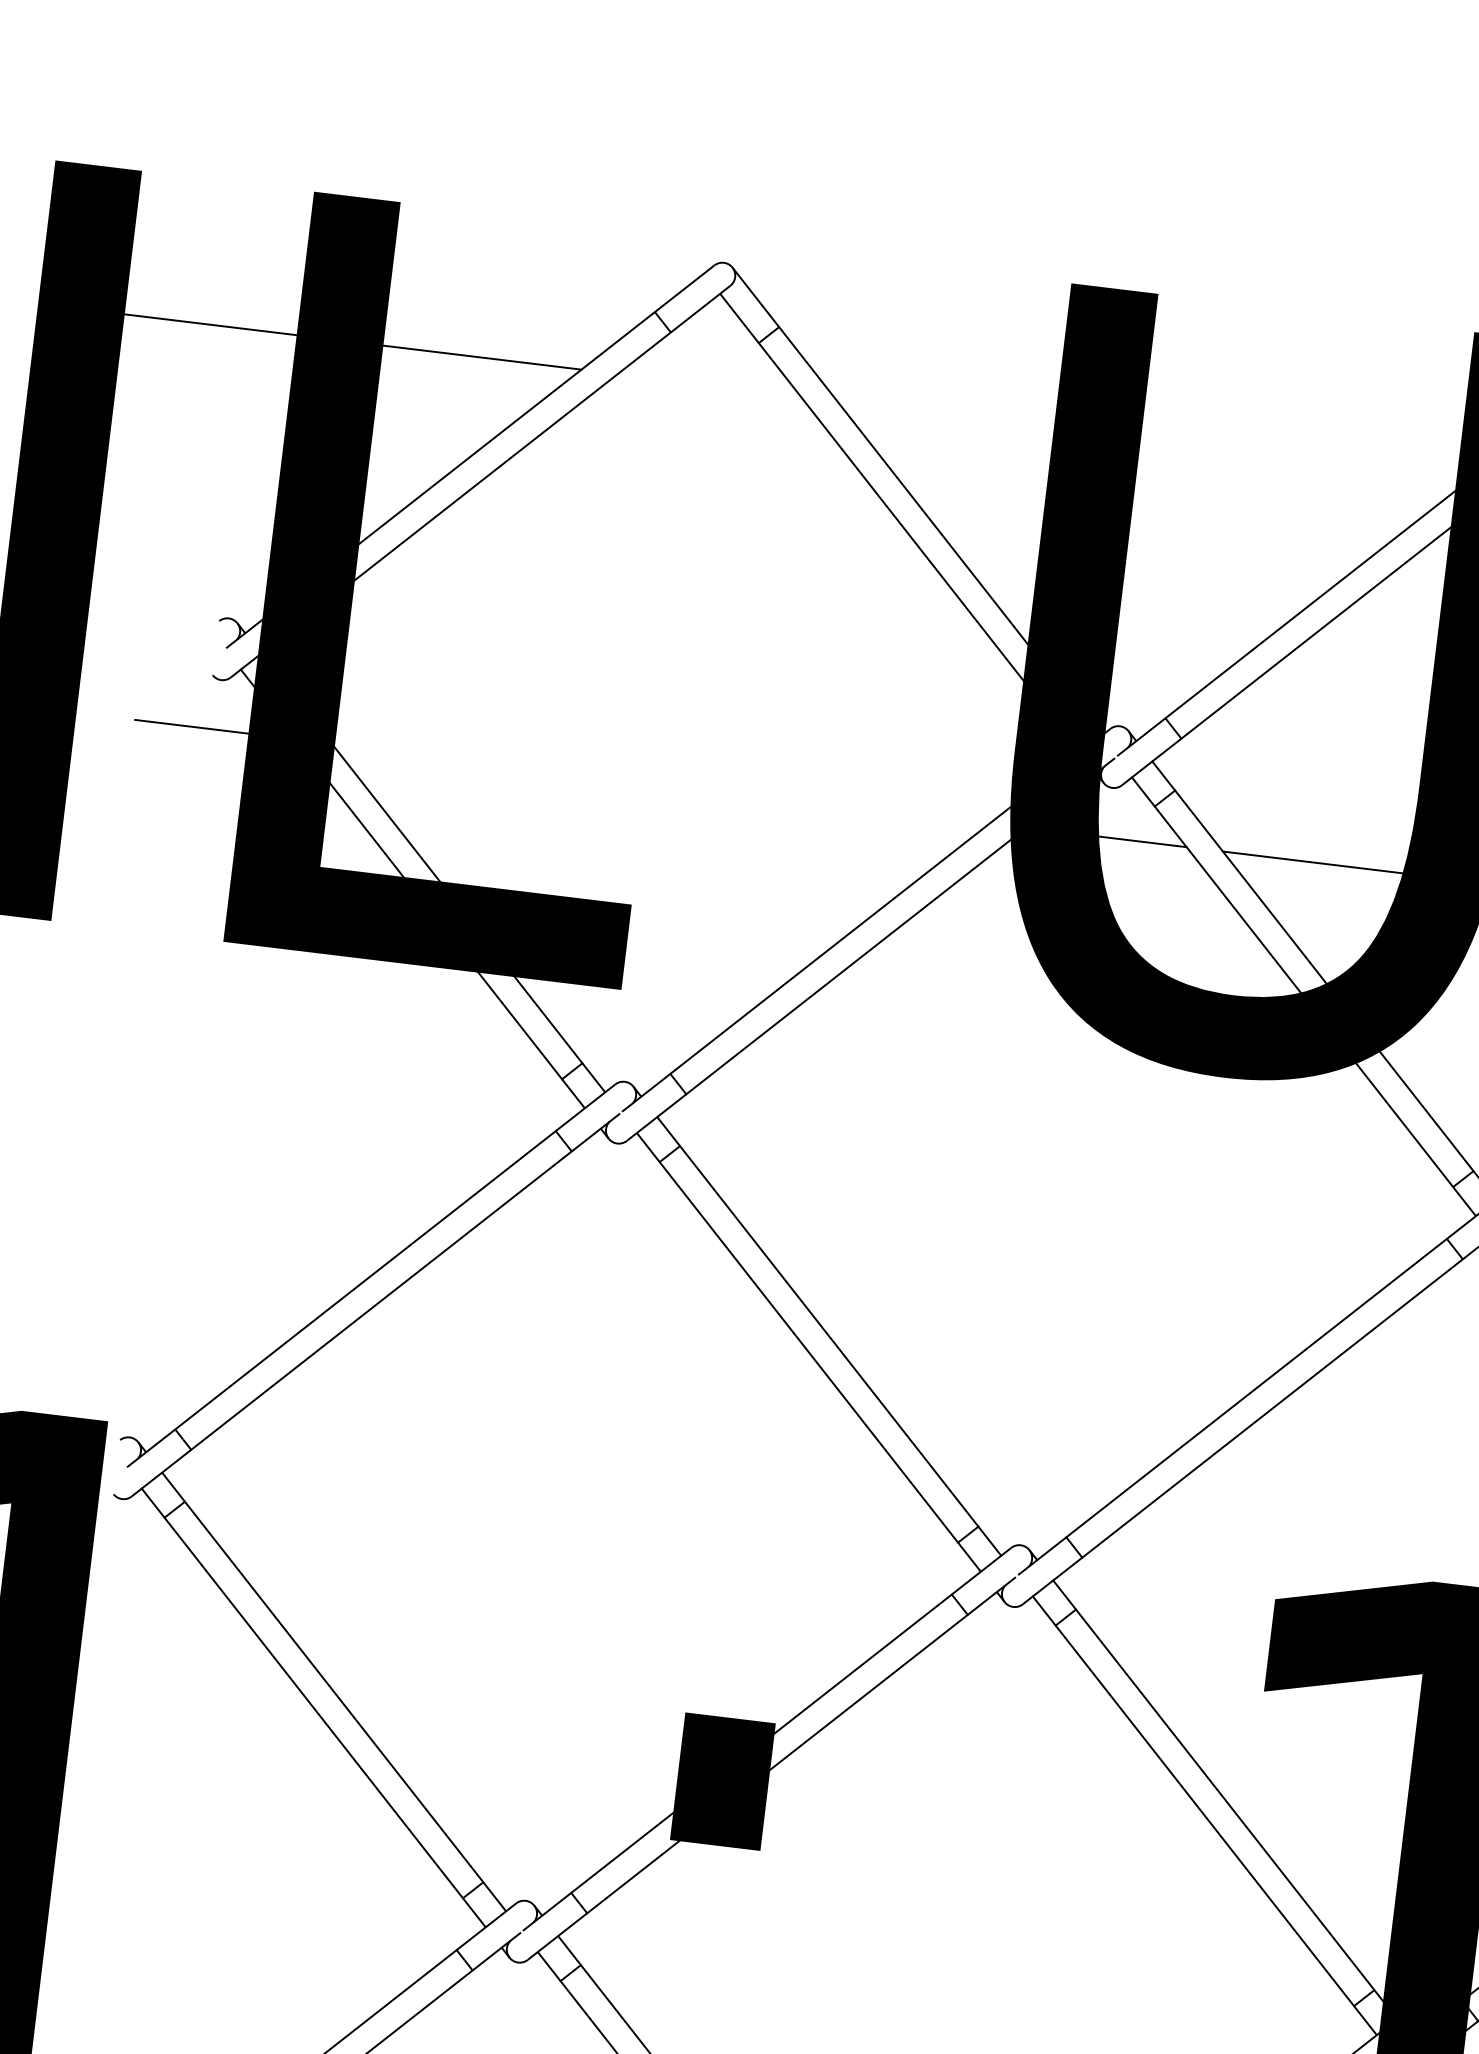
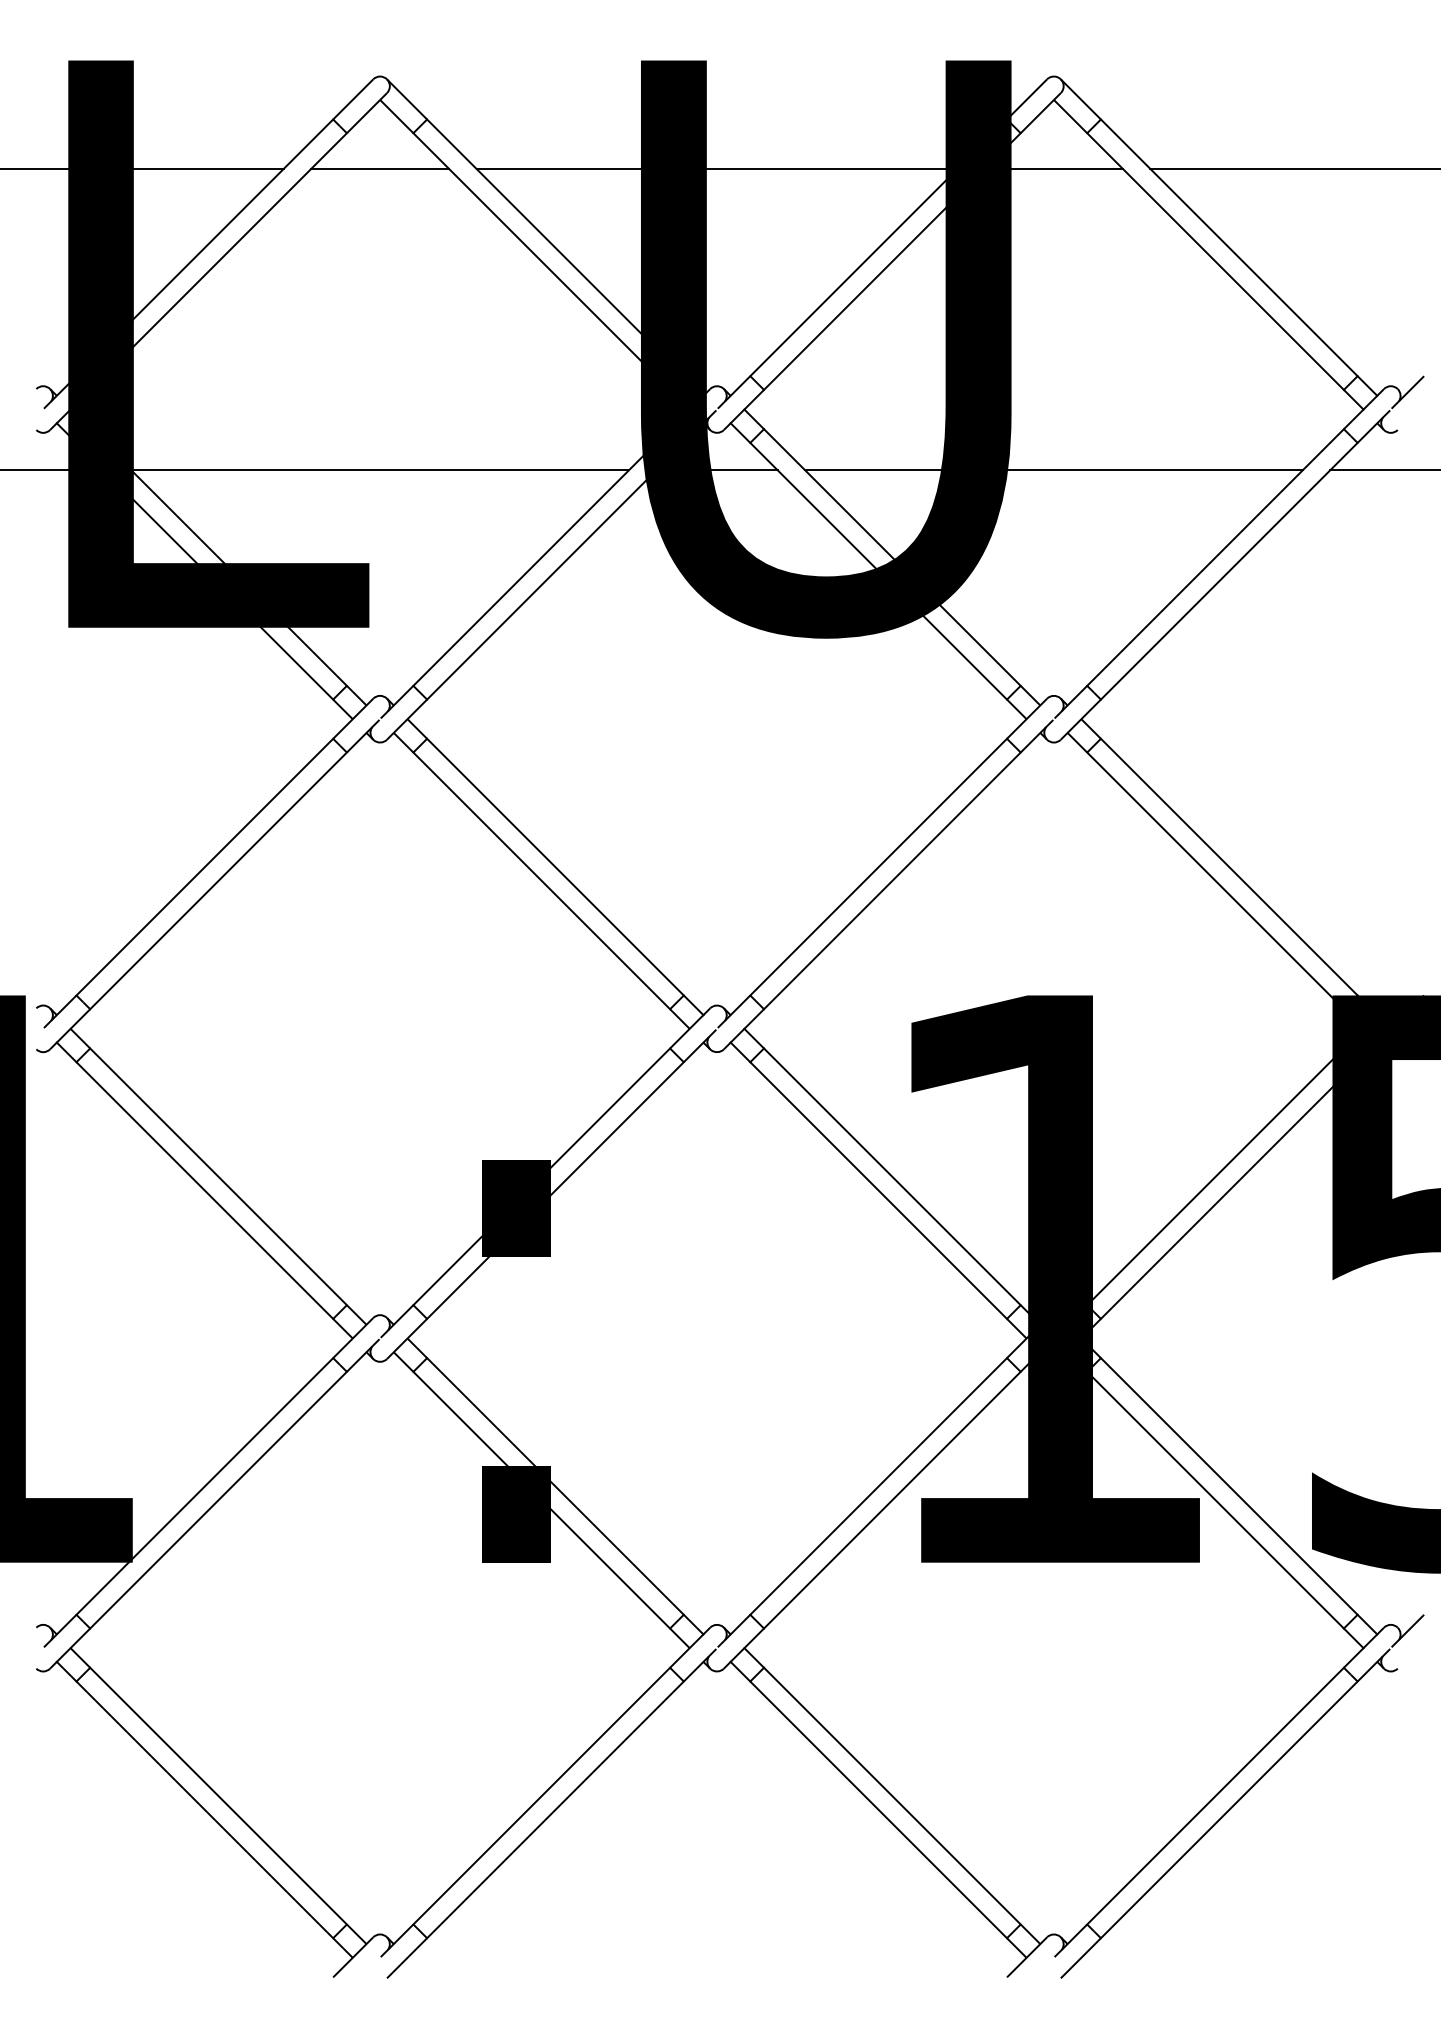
line: (709, 385) -> (380, 169), added
line: (1153, 439) -> (716, 169), added
line: (660, 783) -> (379, 470), added

